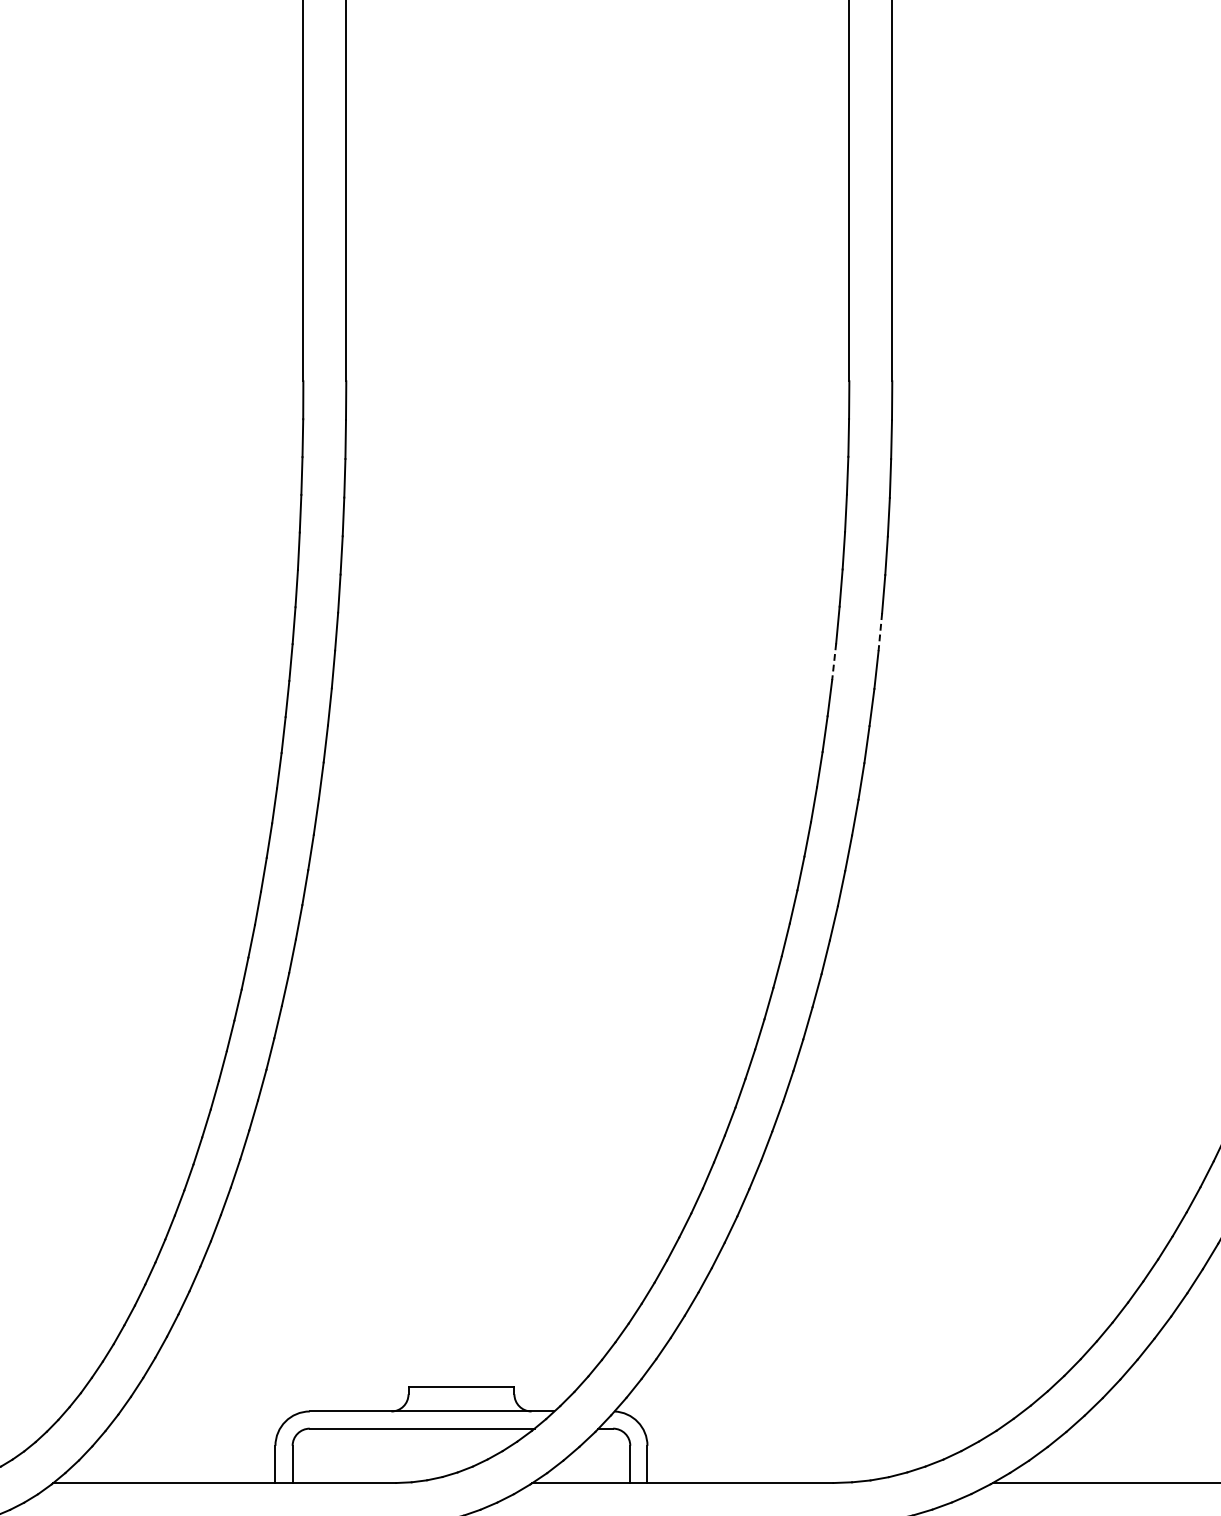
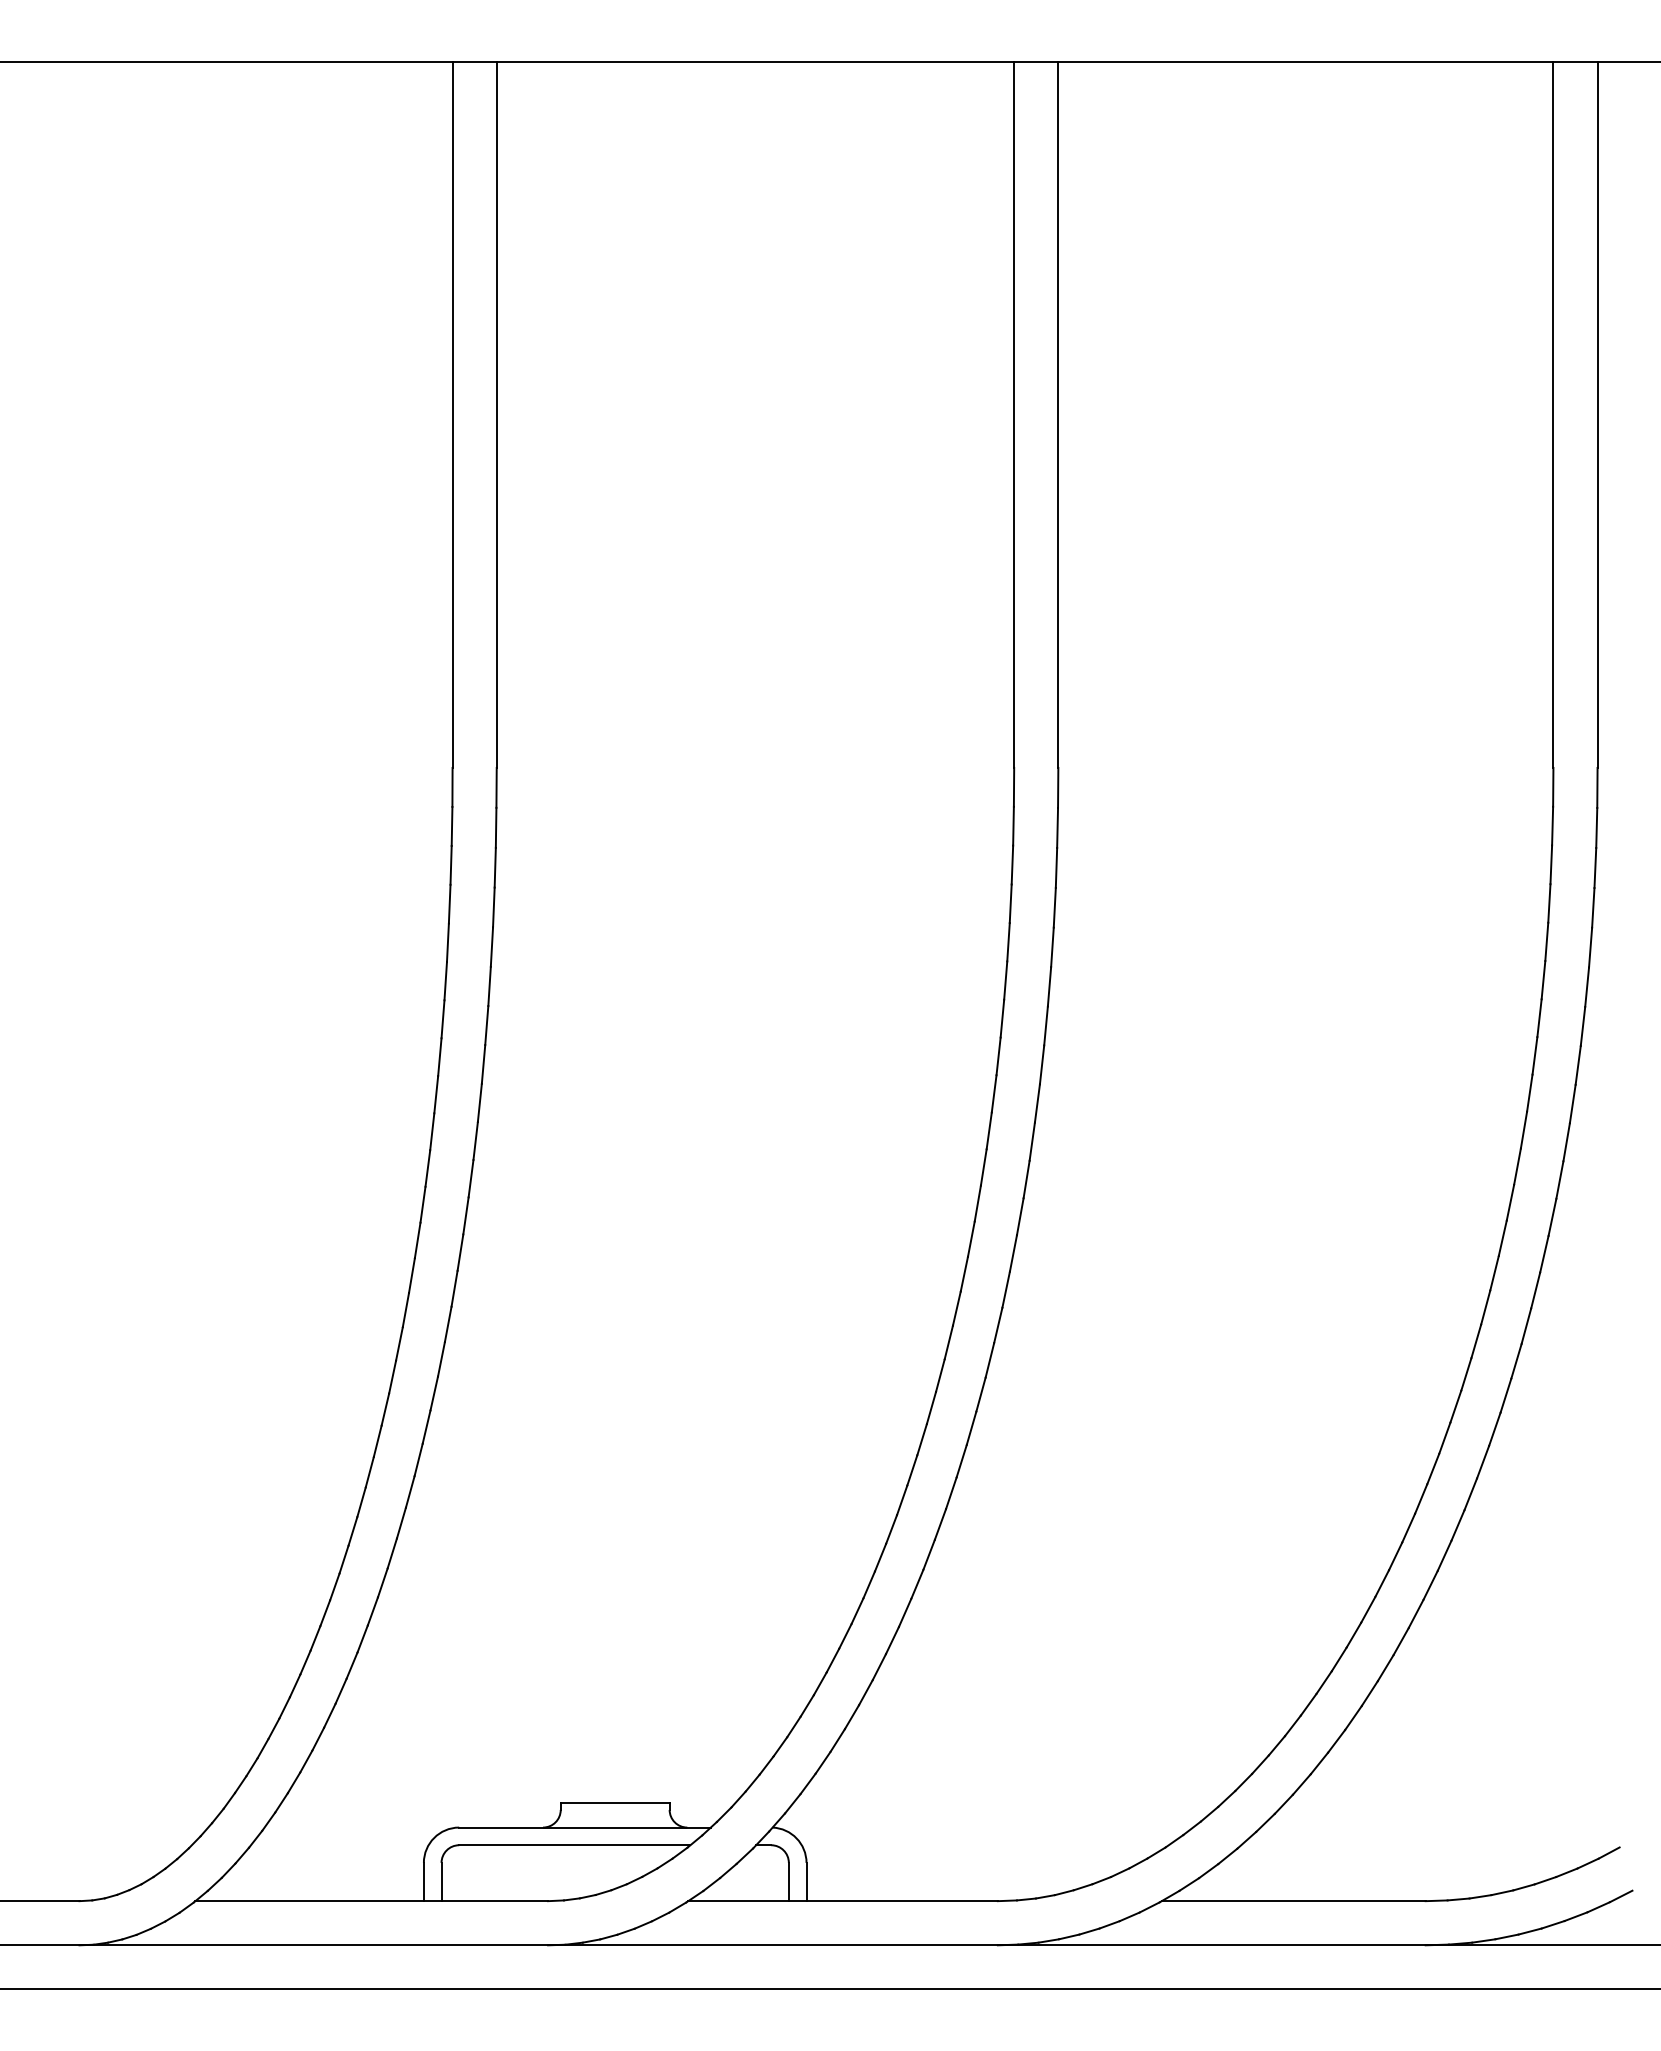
line: (880, 632) -> (1046, 1026), dashed -> solid
line: (834, 661) -> (998, 1056), dashed -> solid

